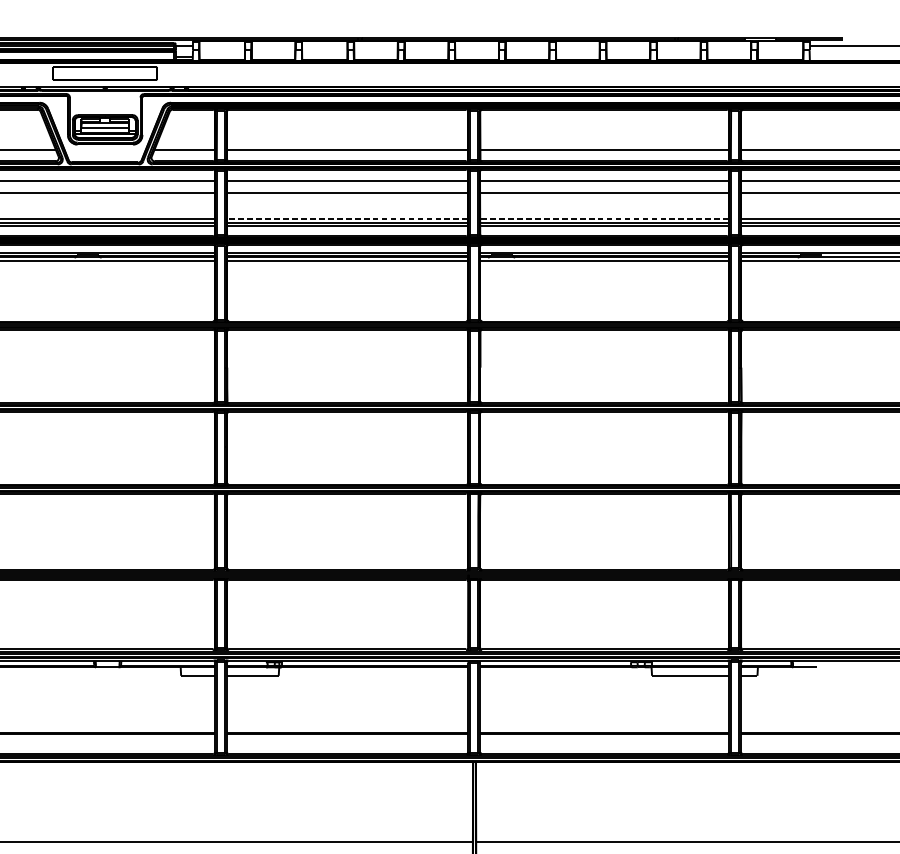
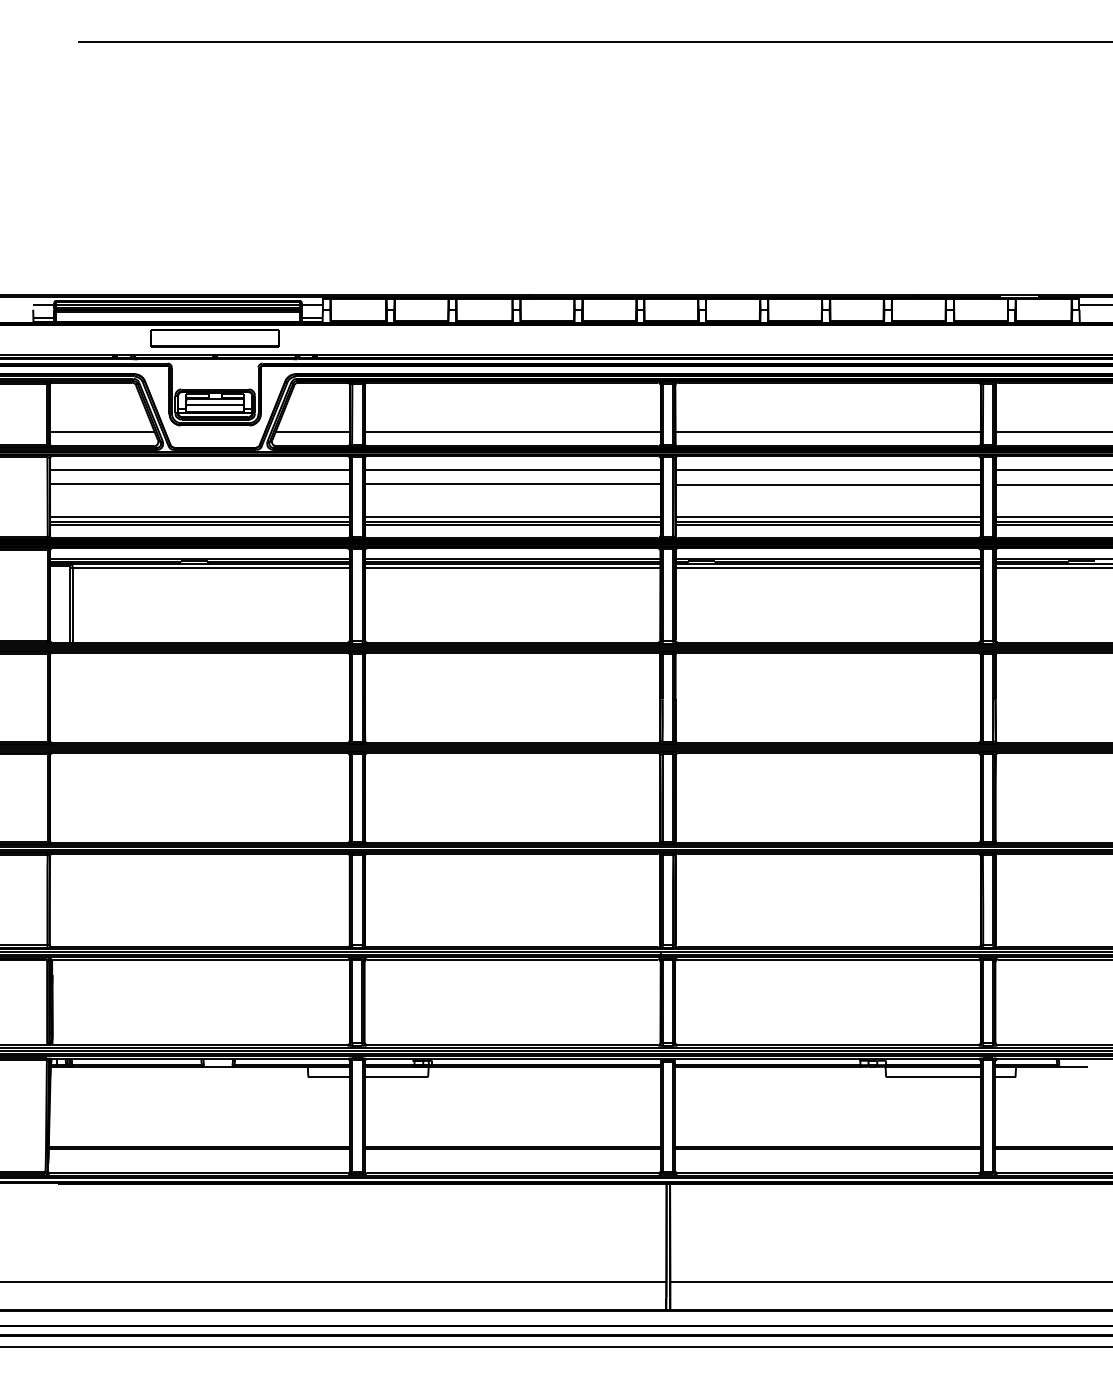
line: (347, 218) -> (512, 516), dashed -> solid
line: (604, 218) -> (827, 516), dashed -> solid

